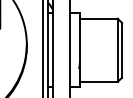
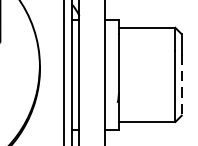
line: (122, 57) -> (182, 85), solid -> dashed

